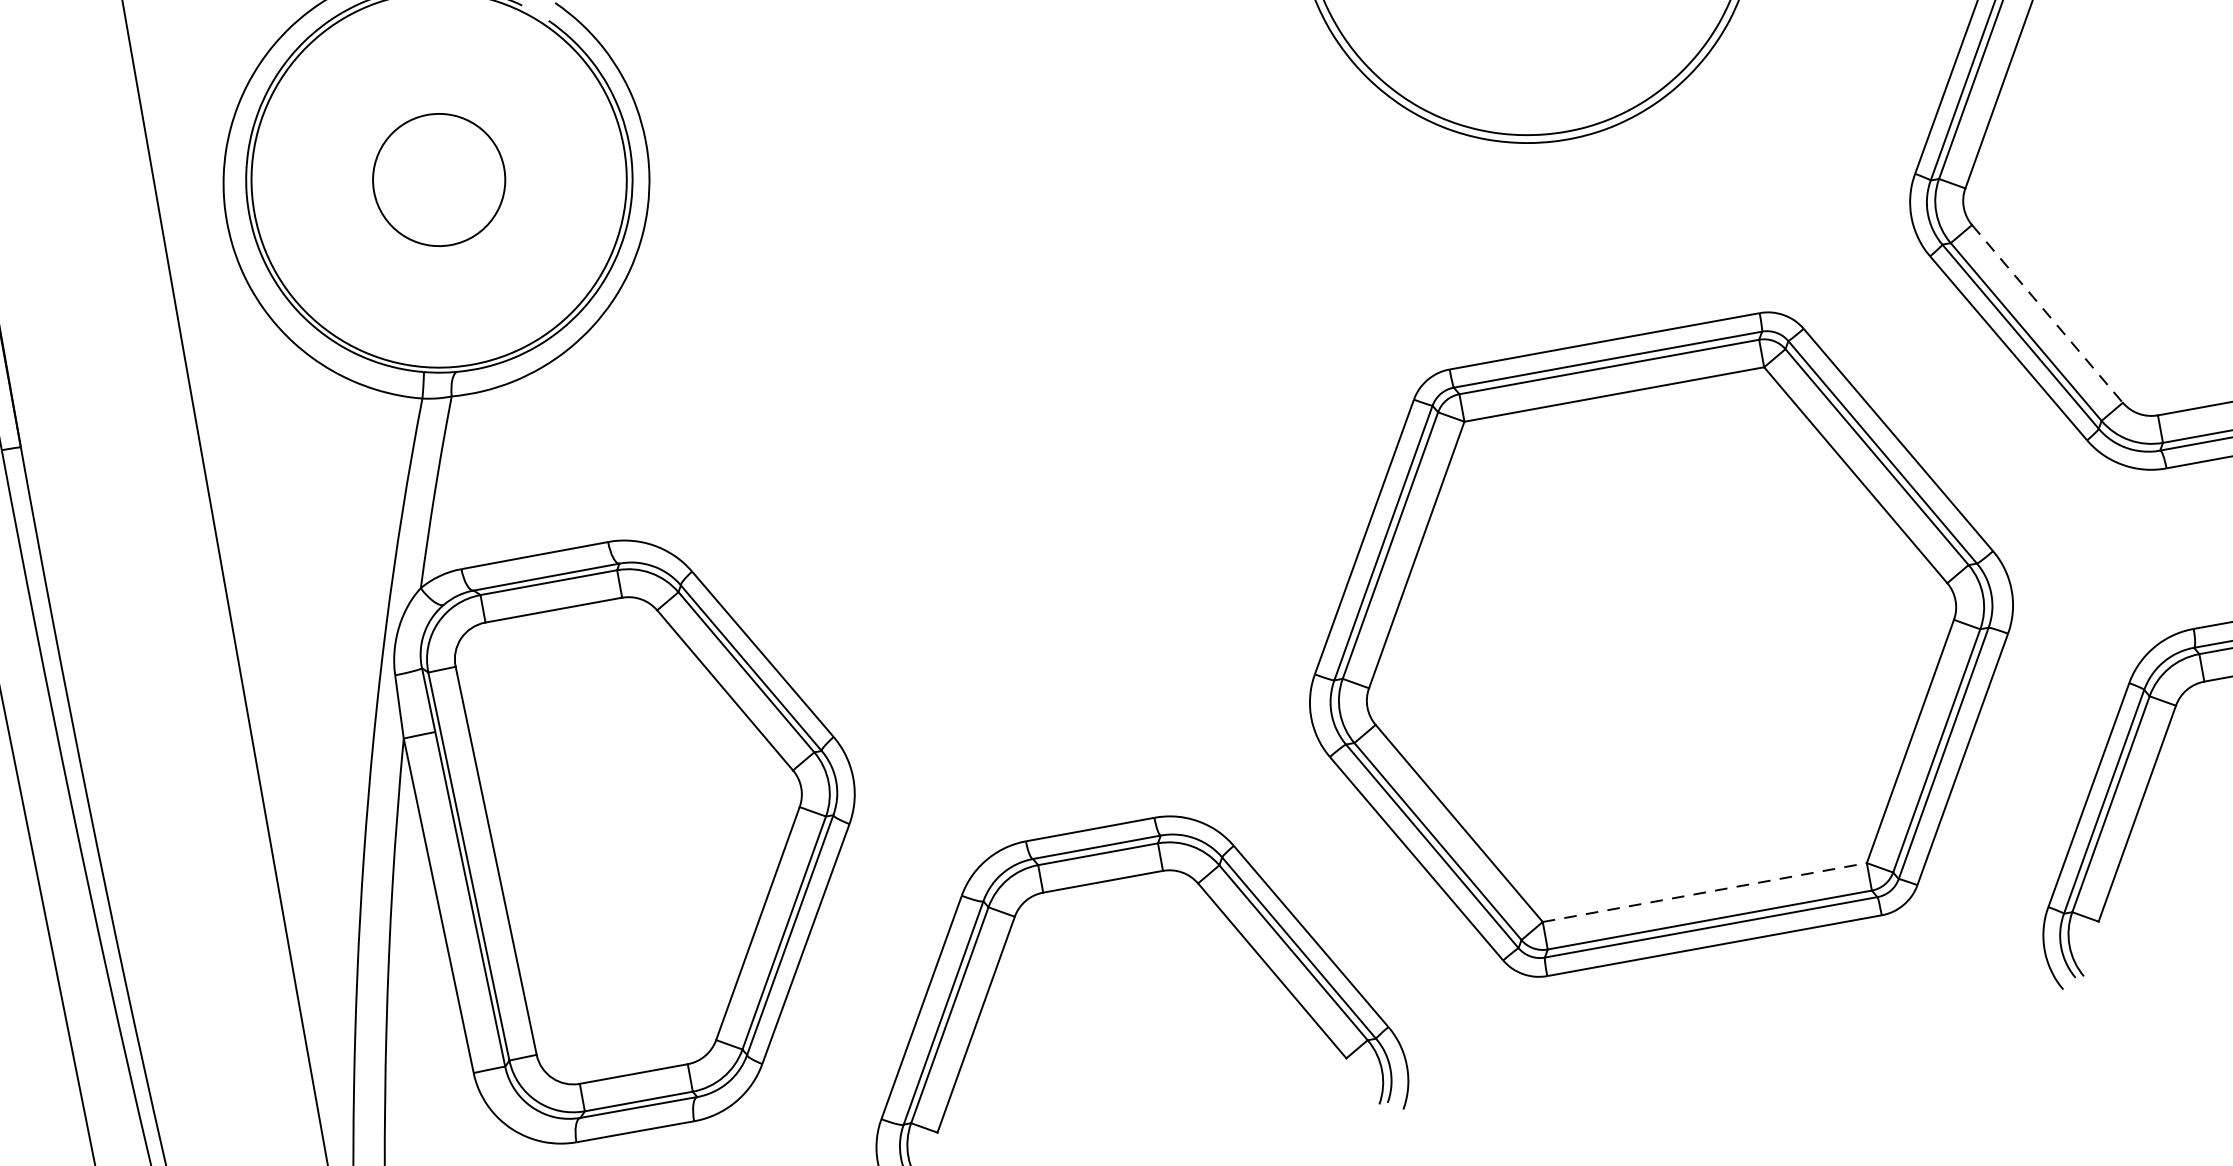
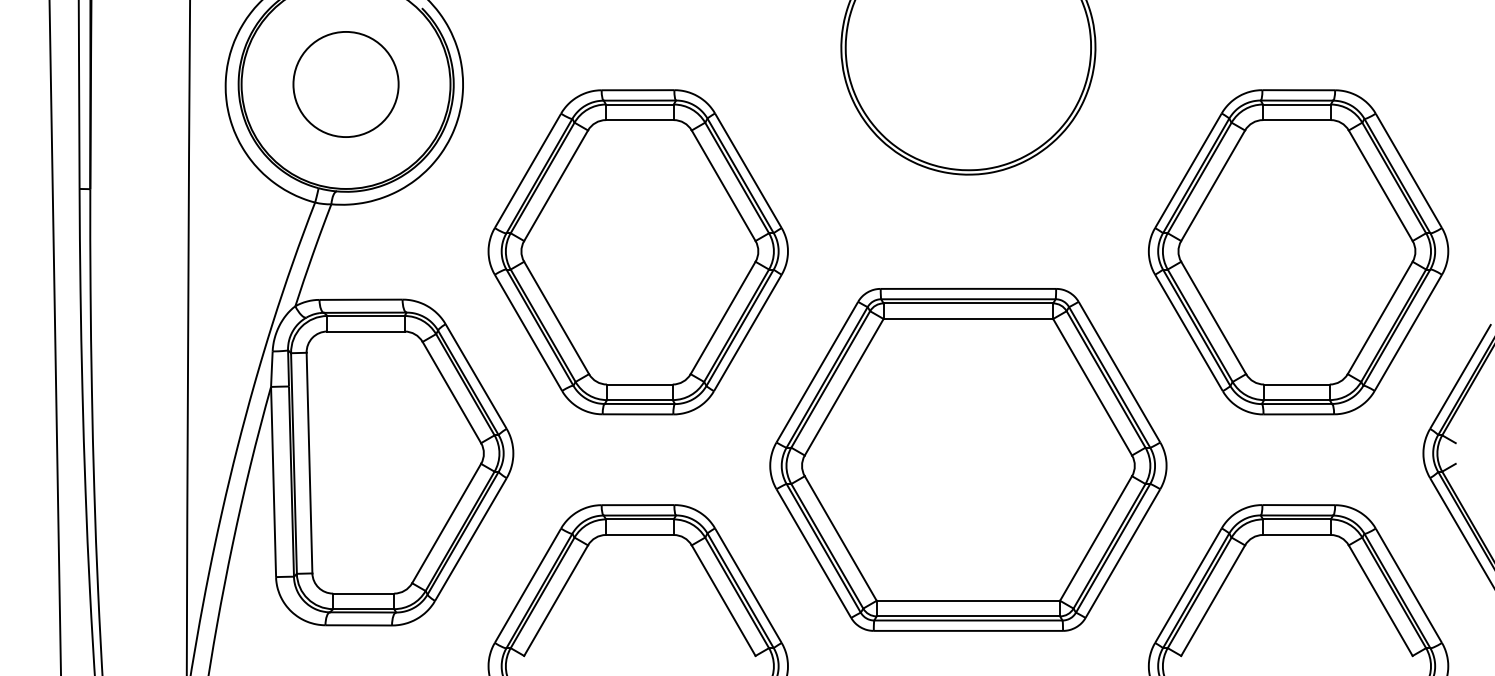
circle: (438, 180) -> (345, 84), size x1.43
line: (2046, 313) -> (1213, 317), dashed -> solid
part: (1008, 383) -> (637, 252), added
line: (1704, 891) -> (968, 600), dashed -> solid

